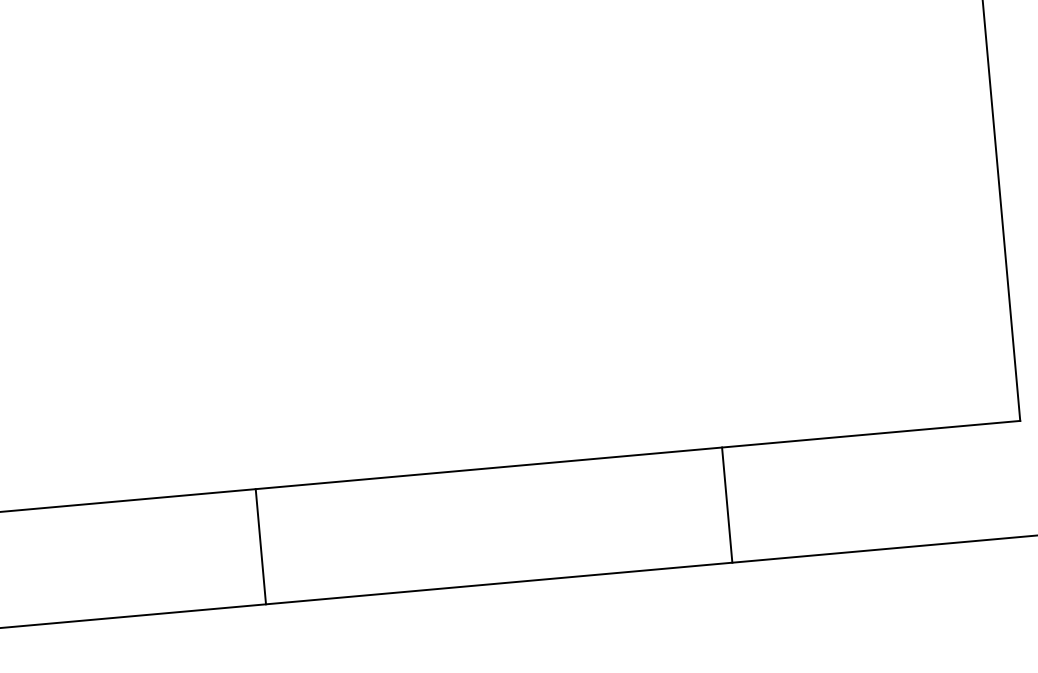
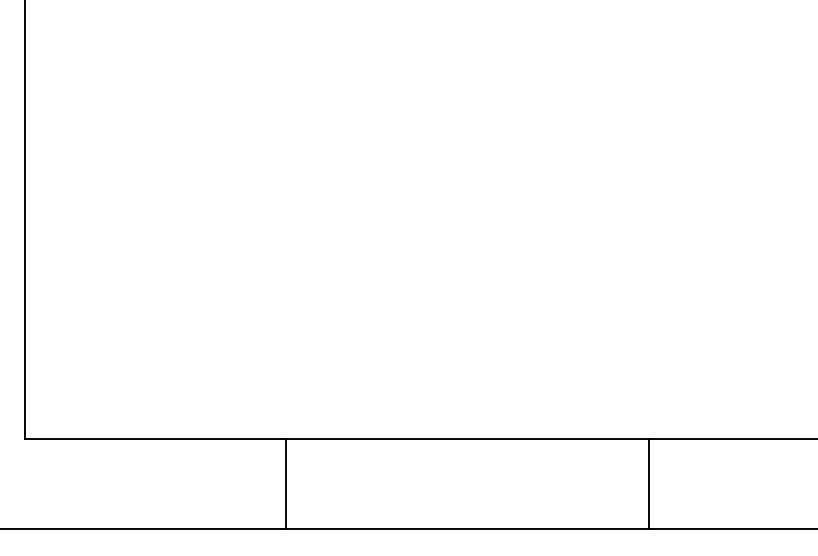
line: (727, 504) -> (649, 483), moved
line: (260, 546) -> (286, 483), moved

